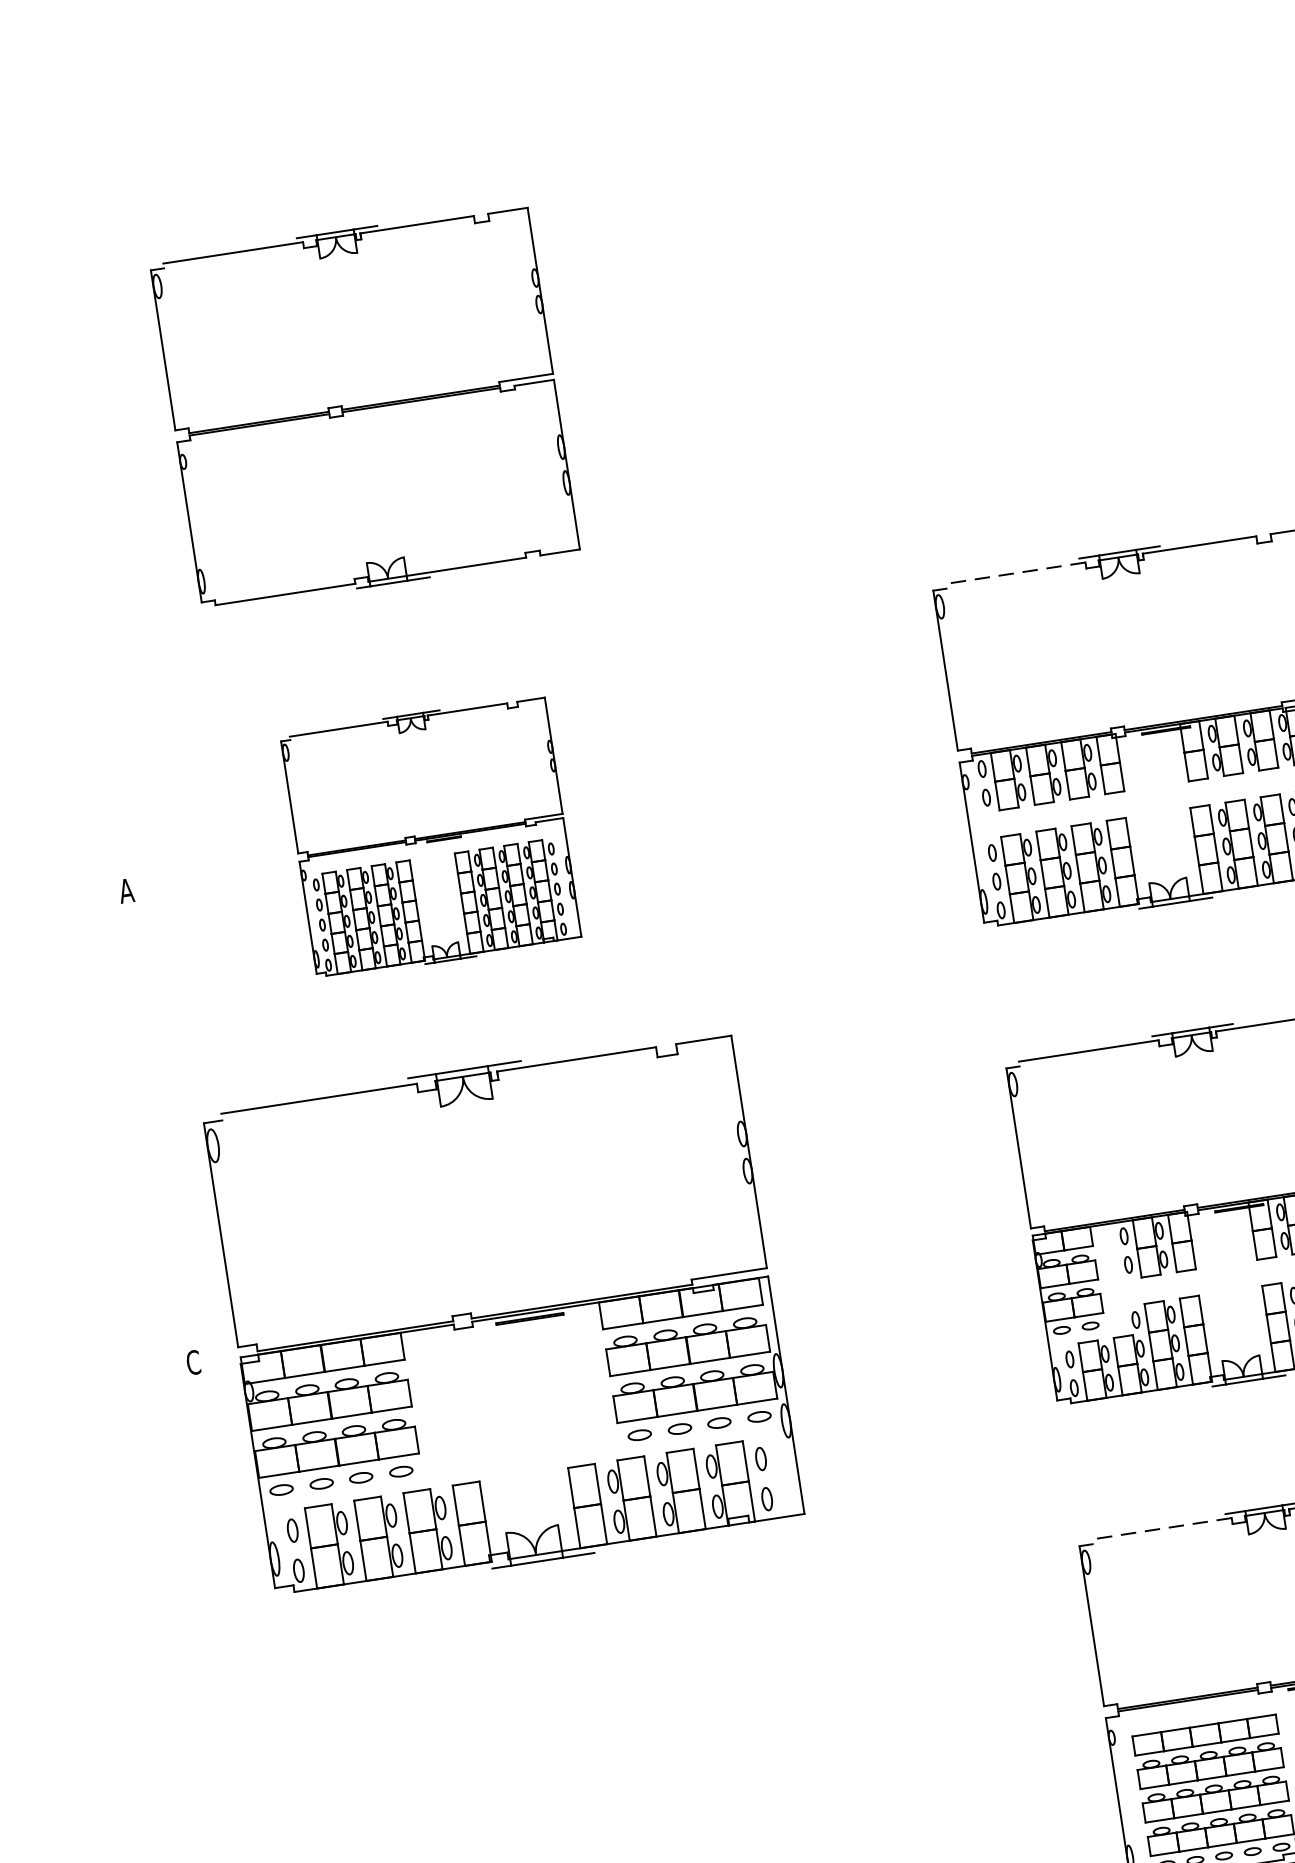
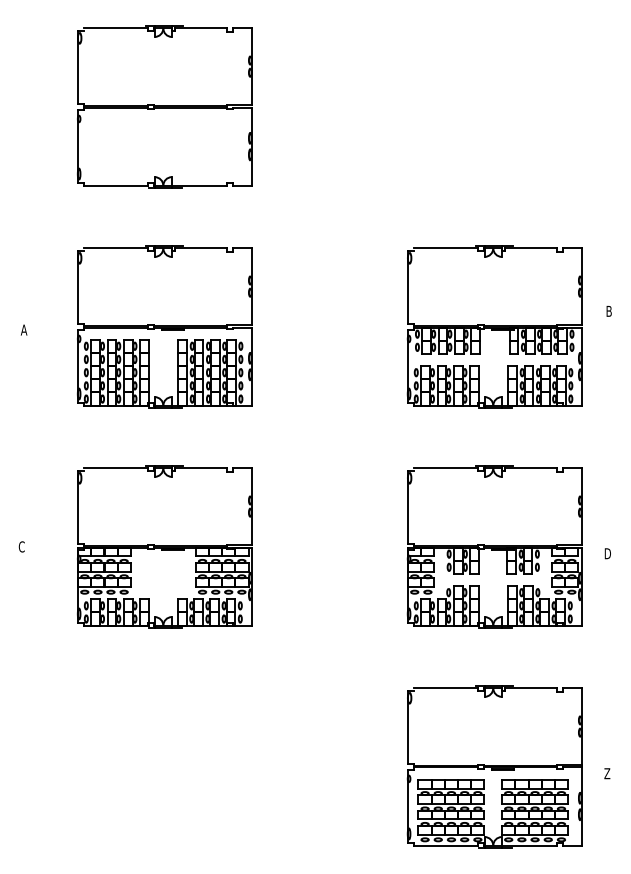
part: (364, 406) -> (164, 106), moved
line: (1014, 573) -> (445, 248), dashed -> solid
part: (430, 836) -> (164, 326), size x1.43
part: (503, 1314) -> (164, 546), size x0.71
line: (1160, 1529) -> (445, 688), dashed -> solid

